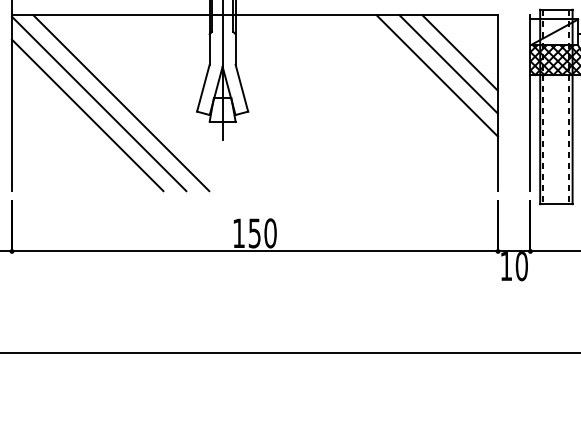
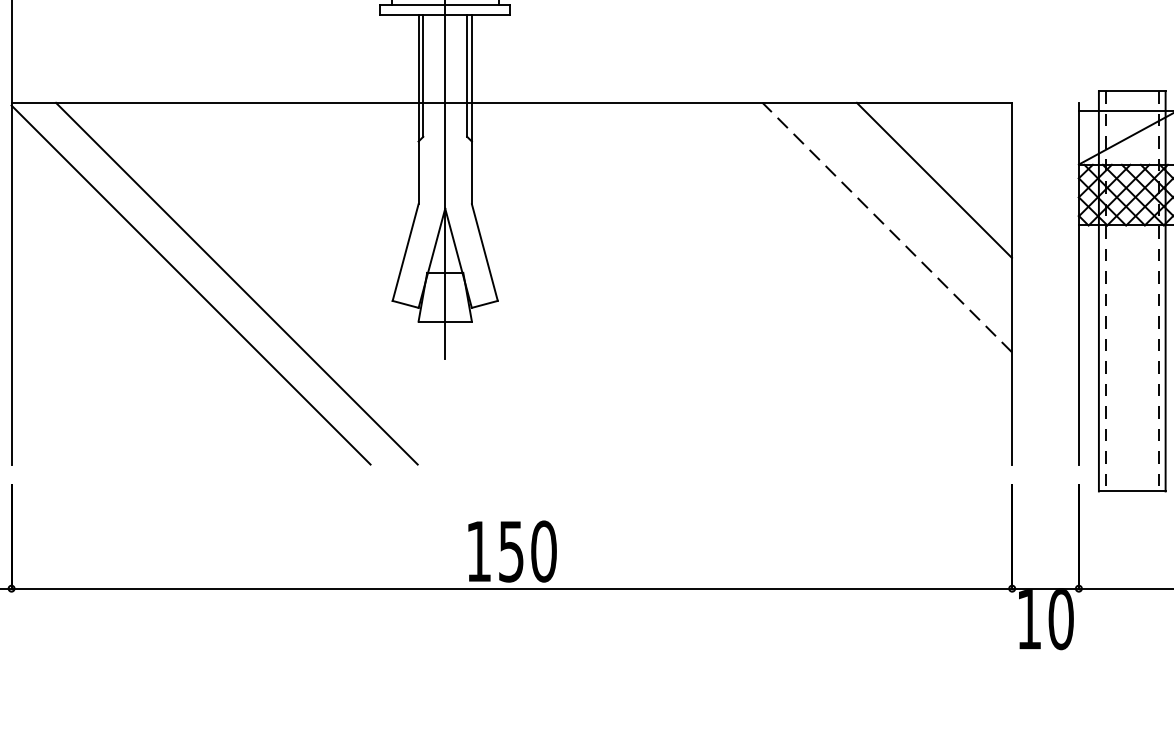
line: (448, 64) -> (910, 203), removed
line: (437, 76) -> (887, 228), solid -> dashed
line: (87, 115) -> (167, 308), removed

